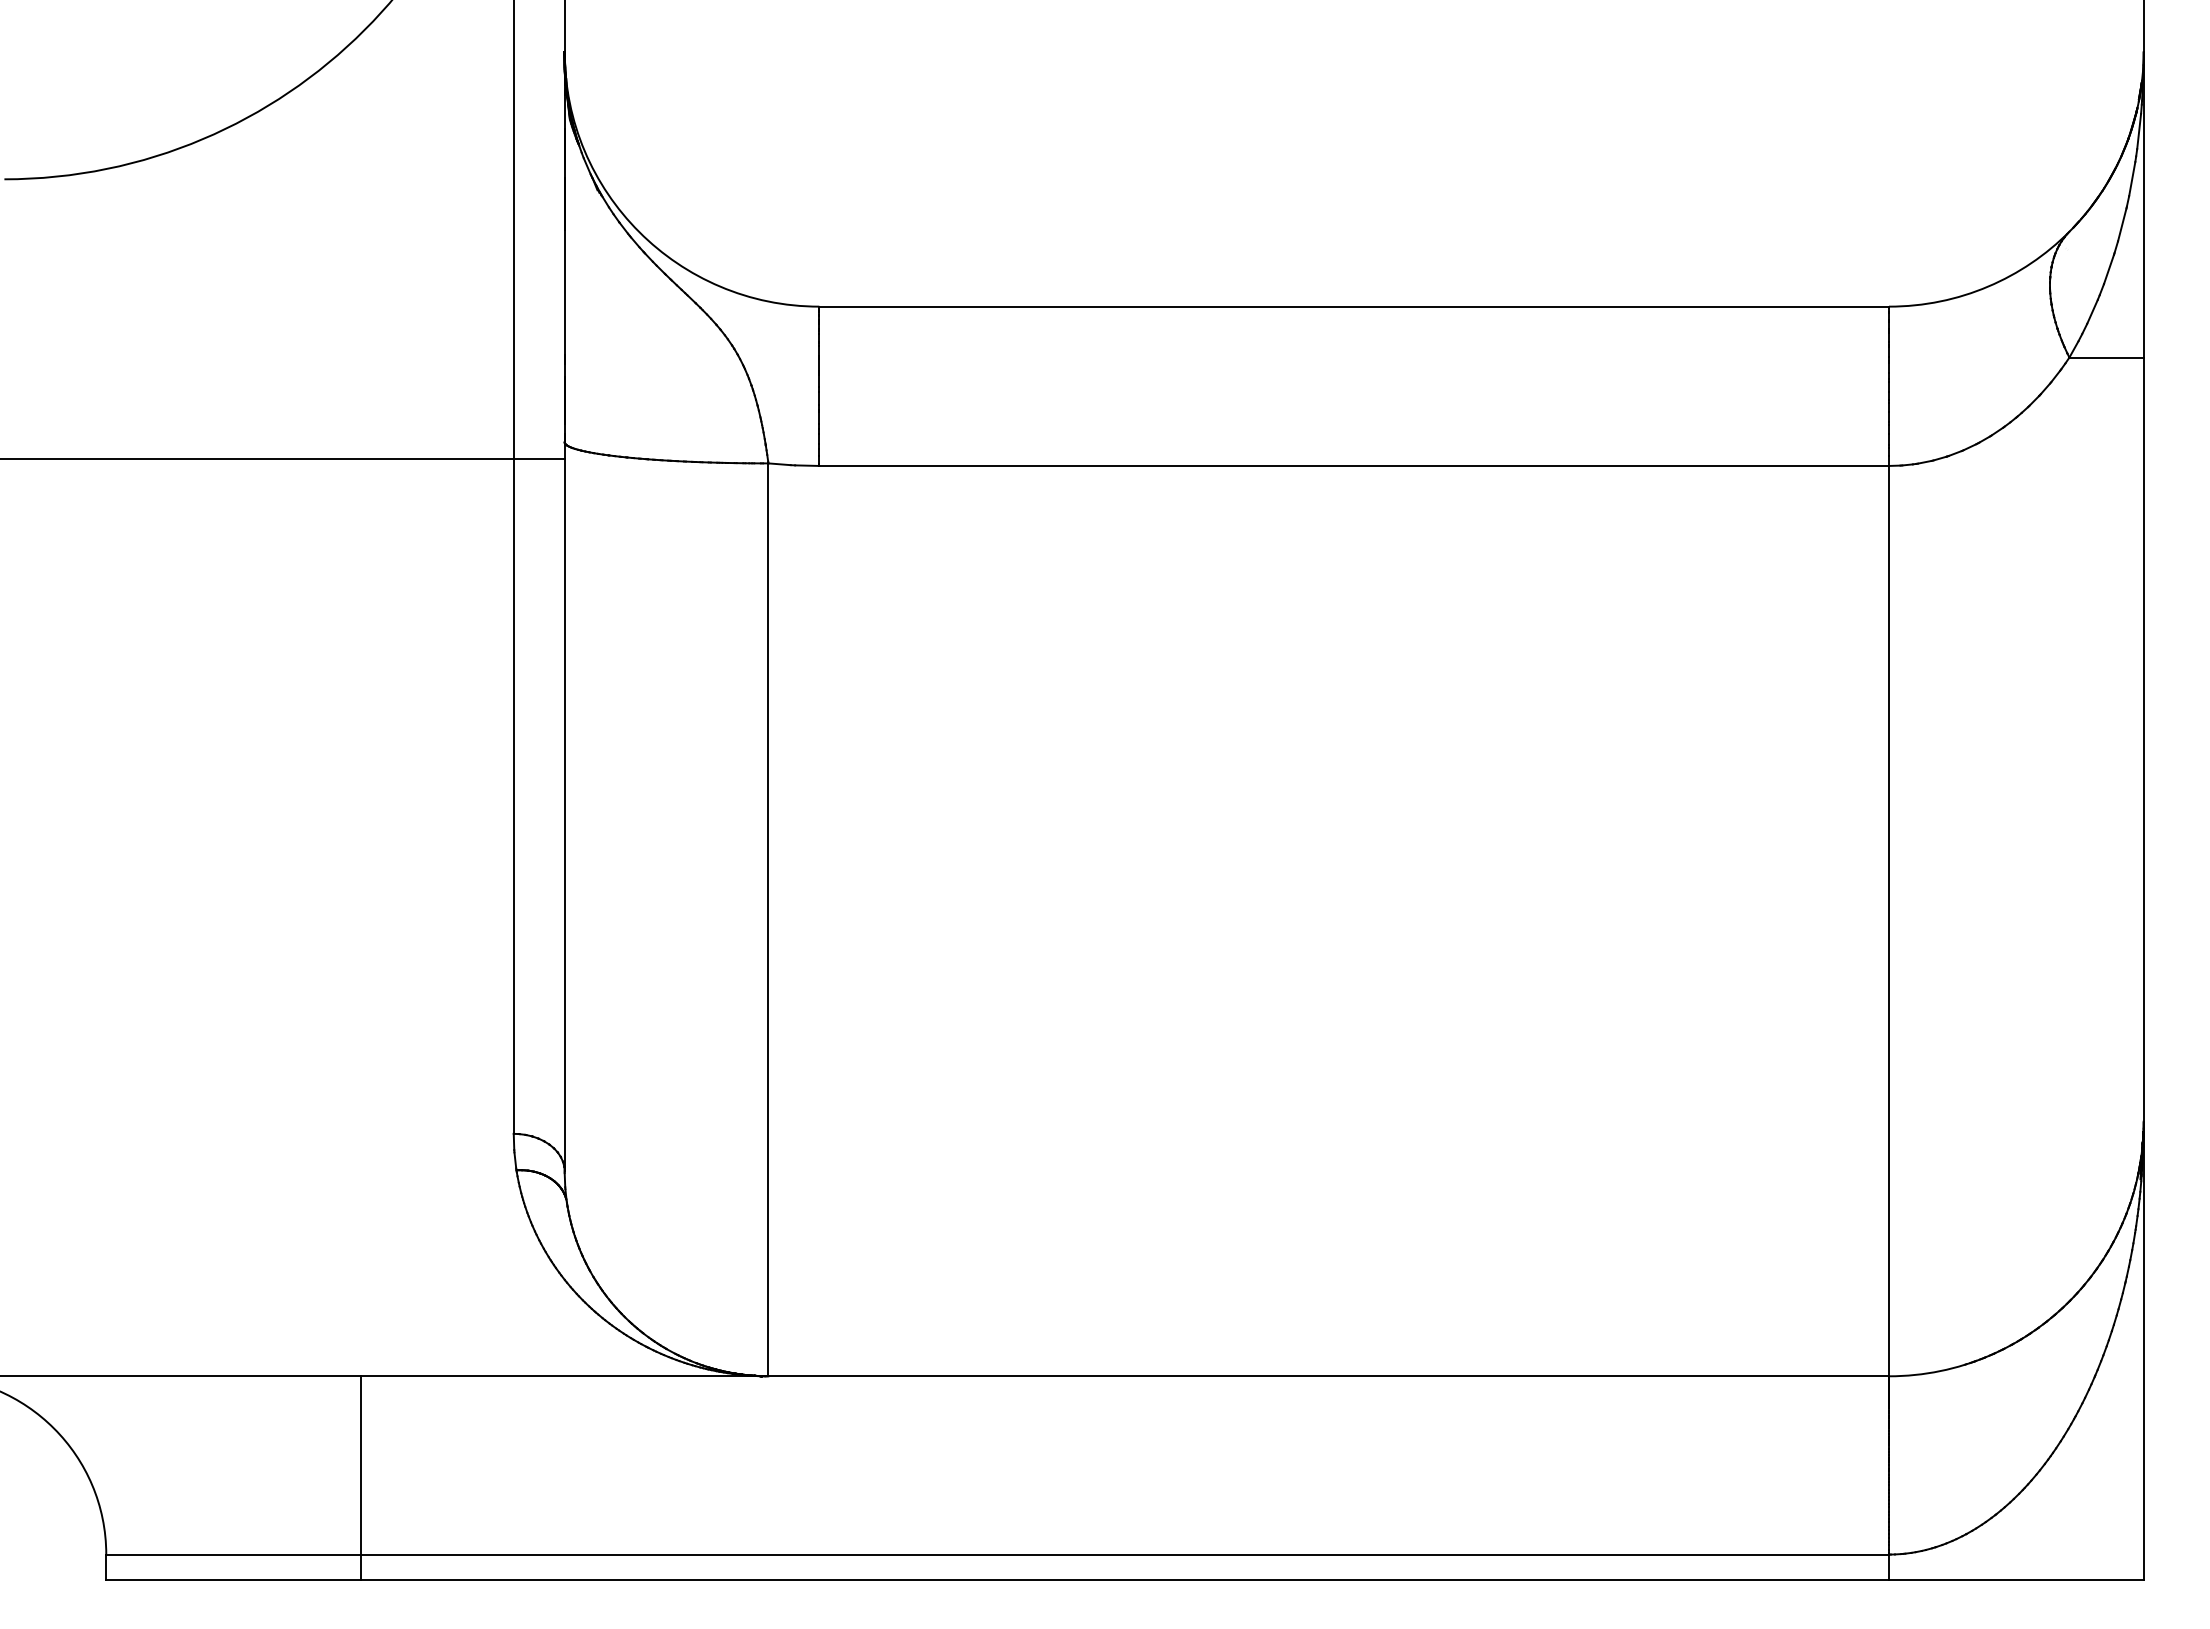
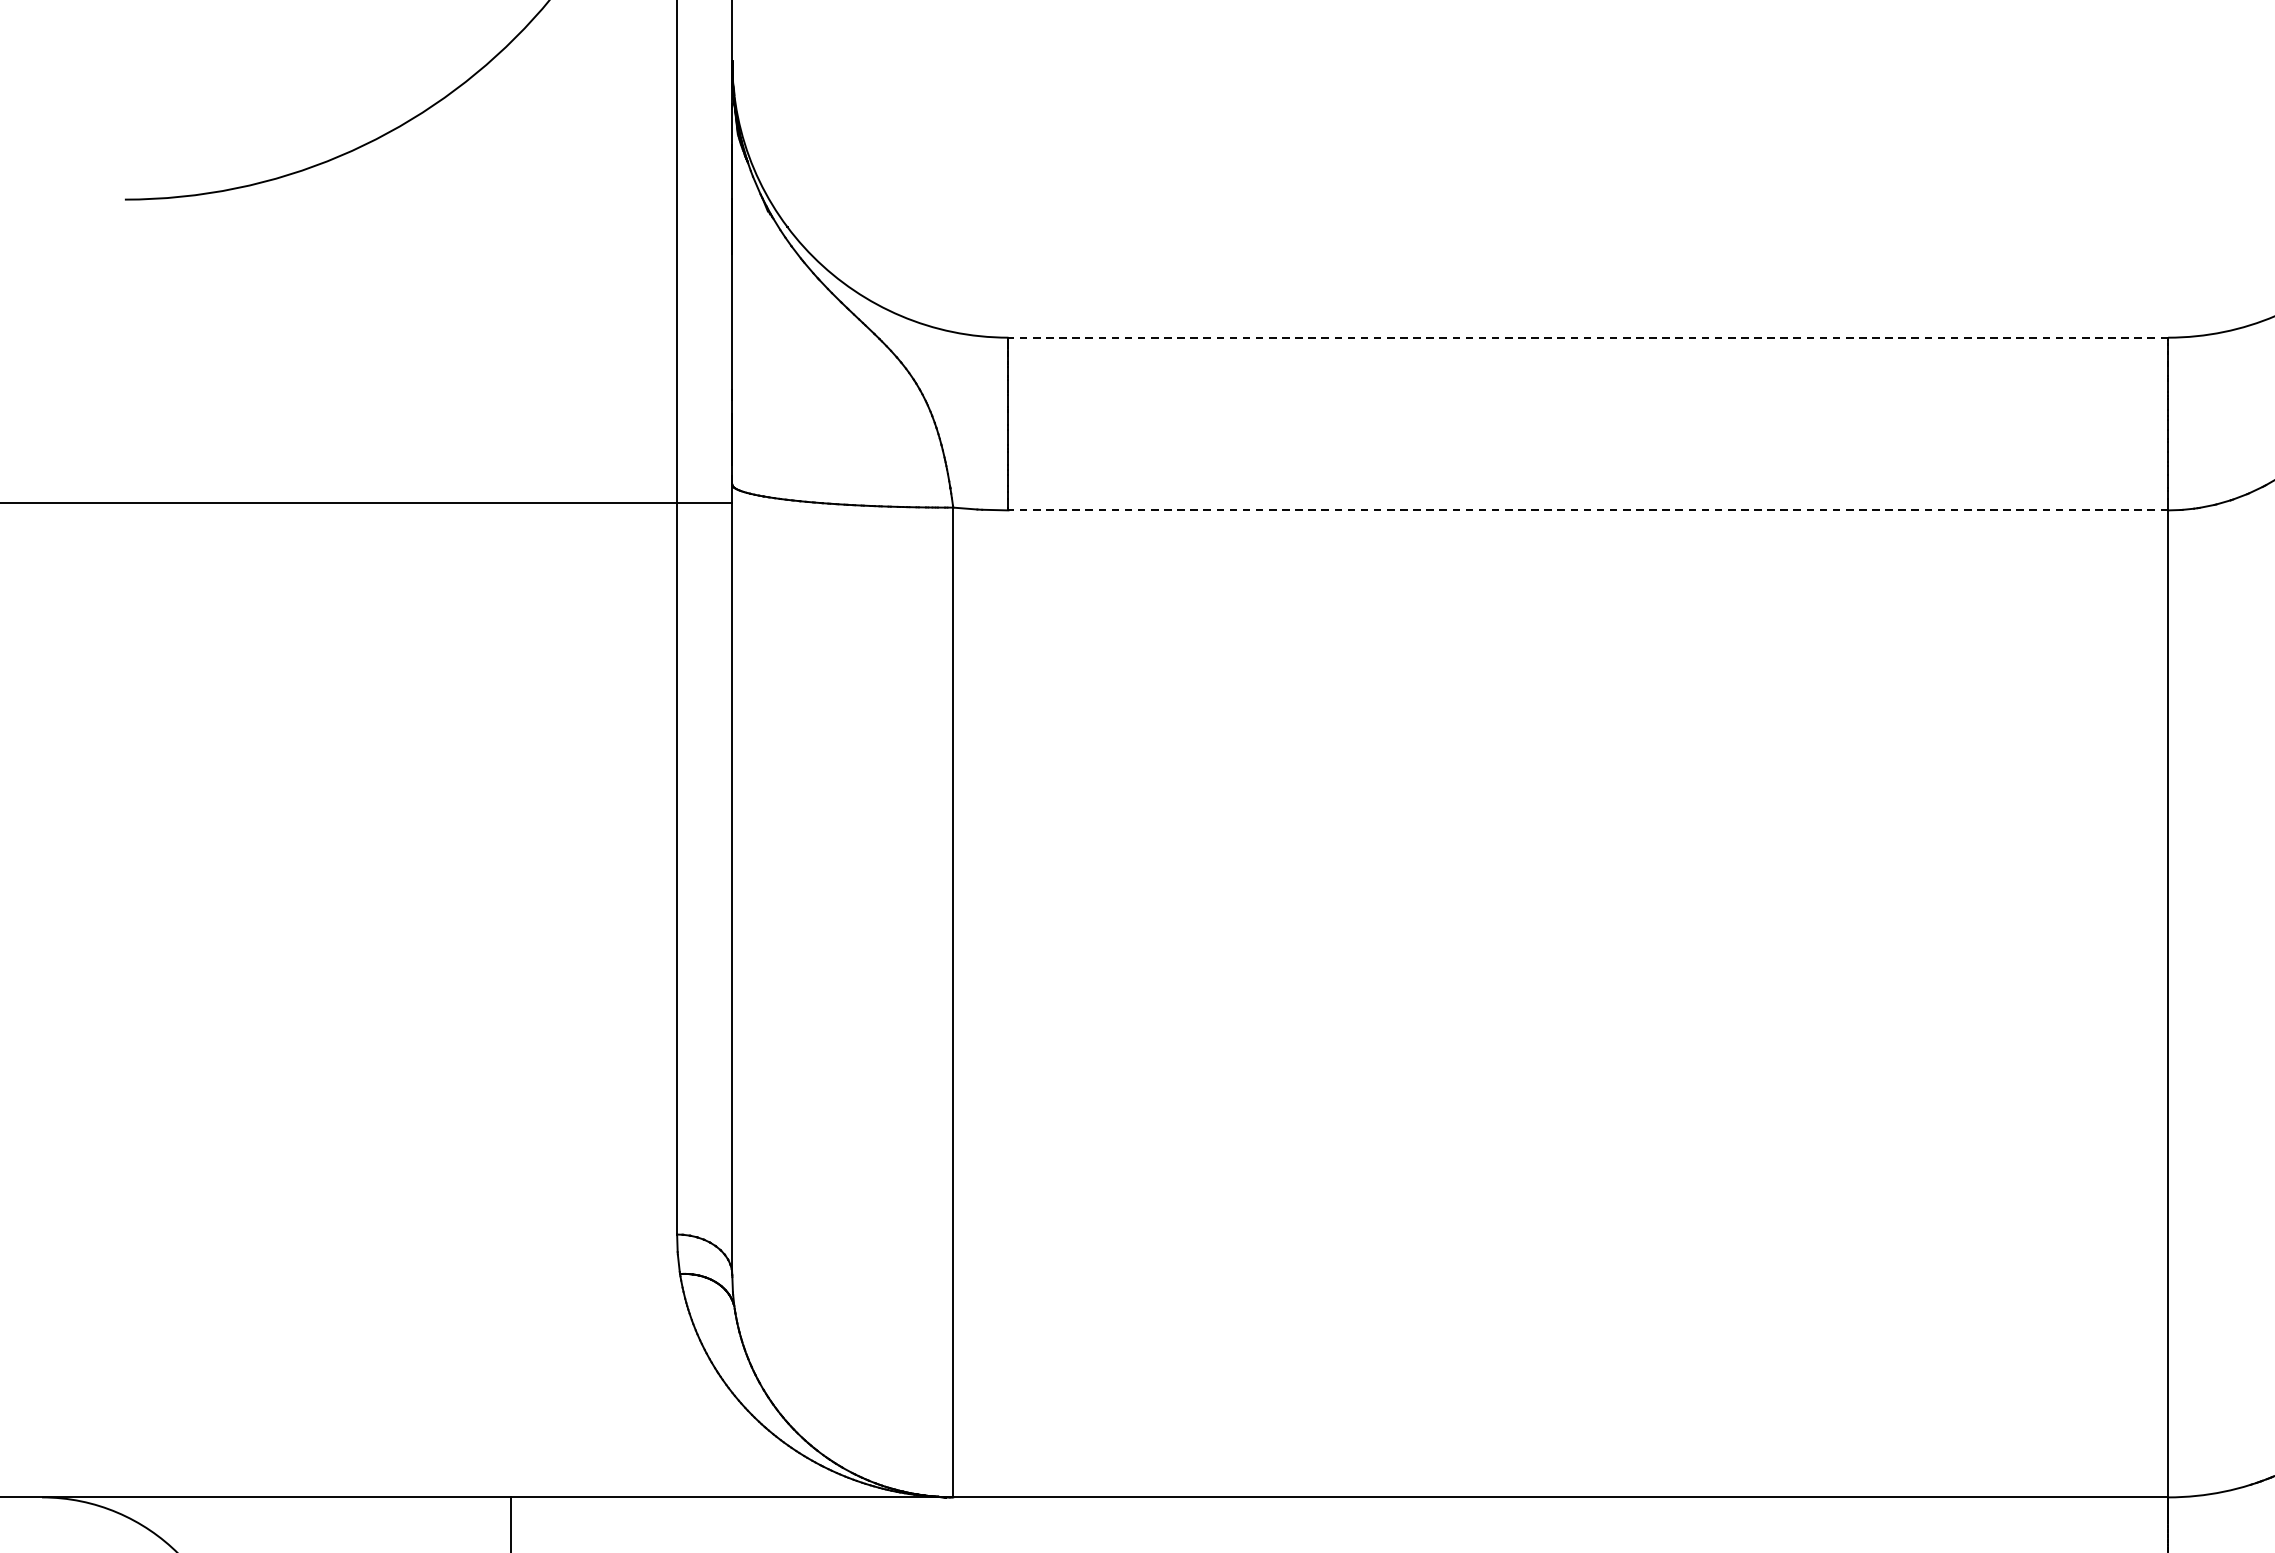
line: (1354, 306) -> (1588, 337), solid -> dashed
line: (1354, 465) -> (1588, 509), solid -> dashed

